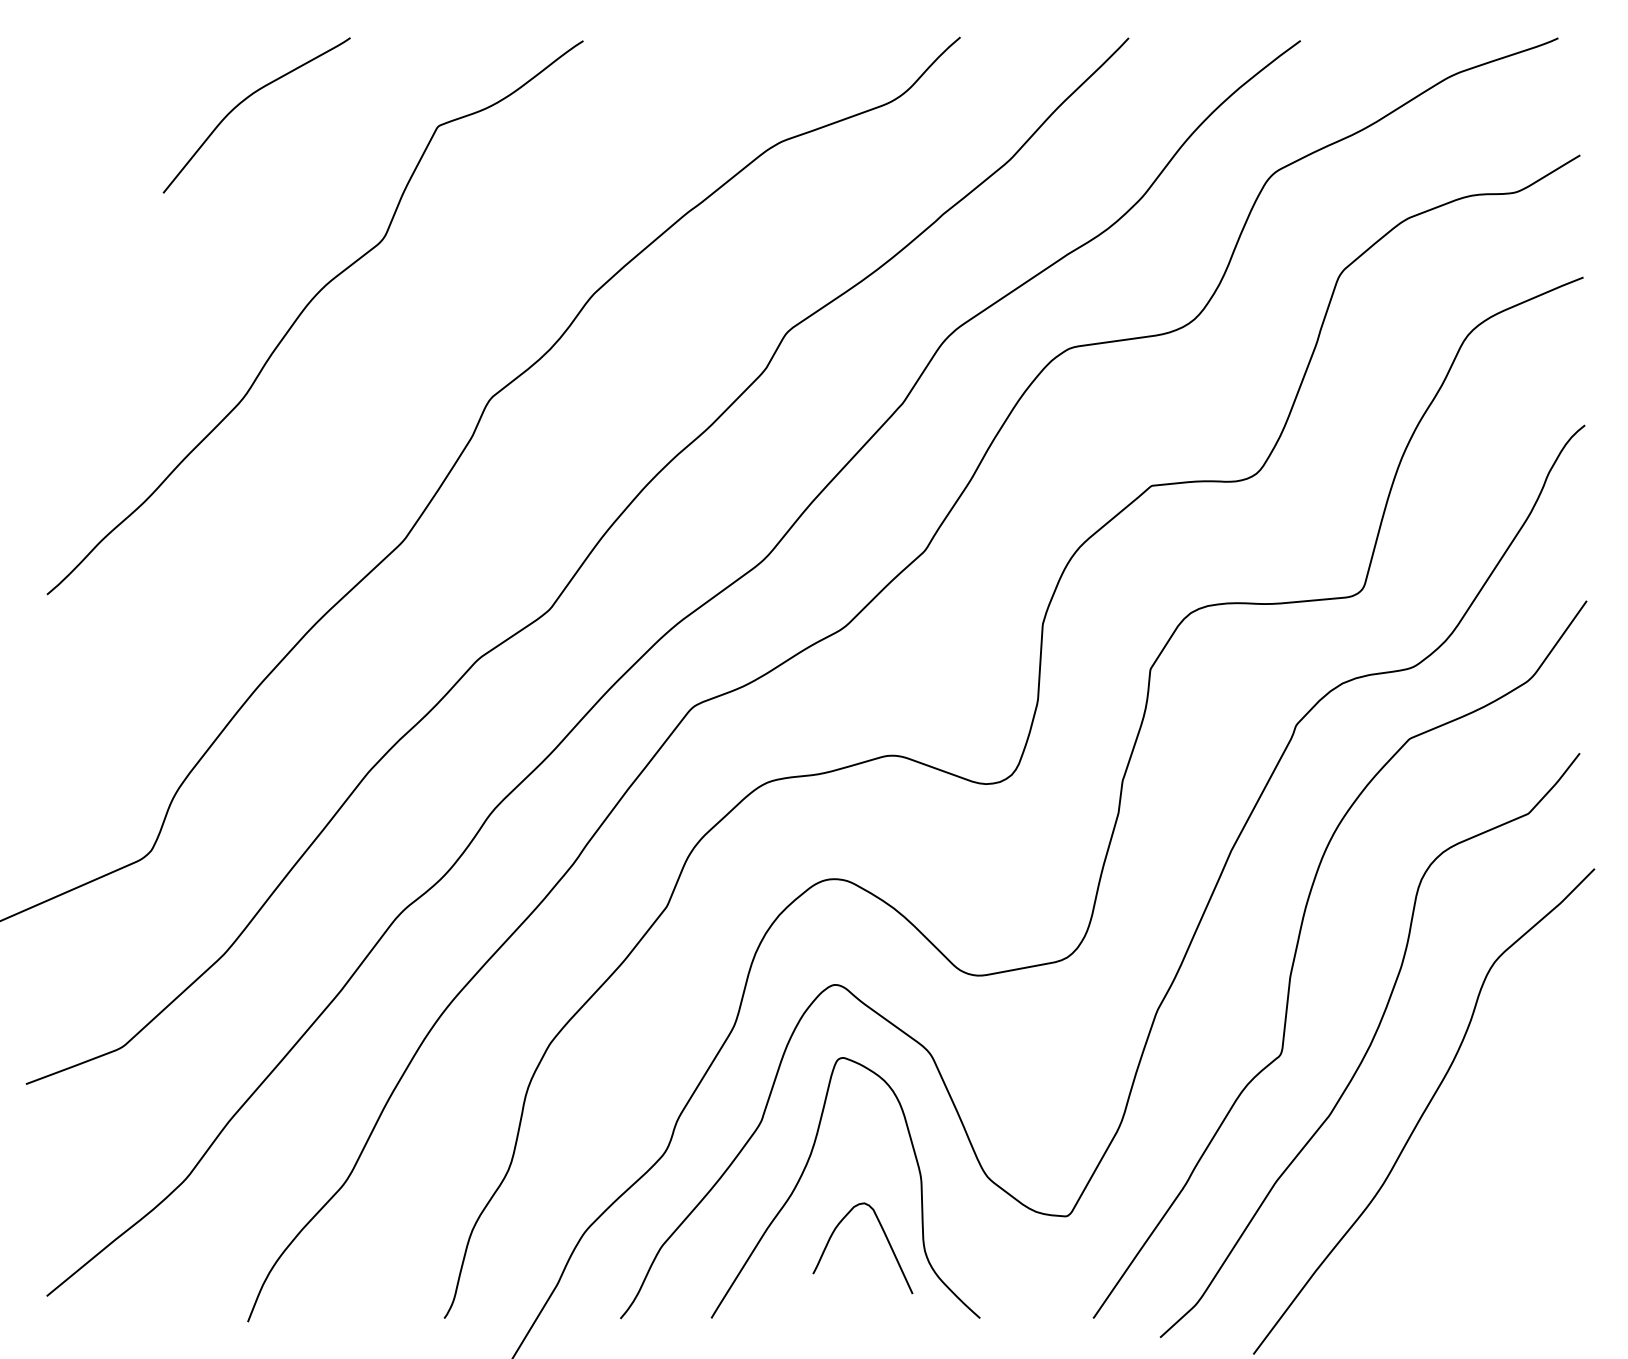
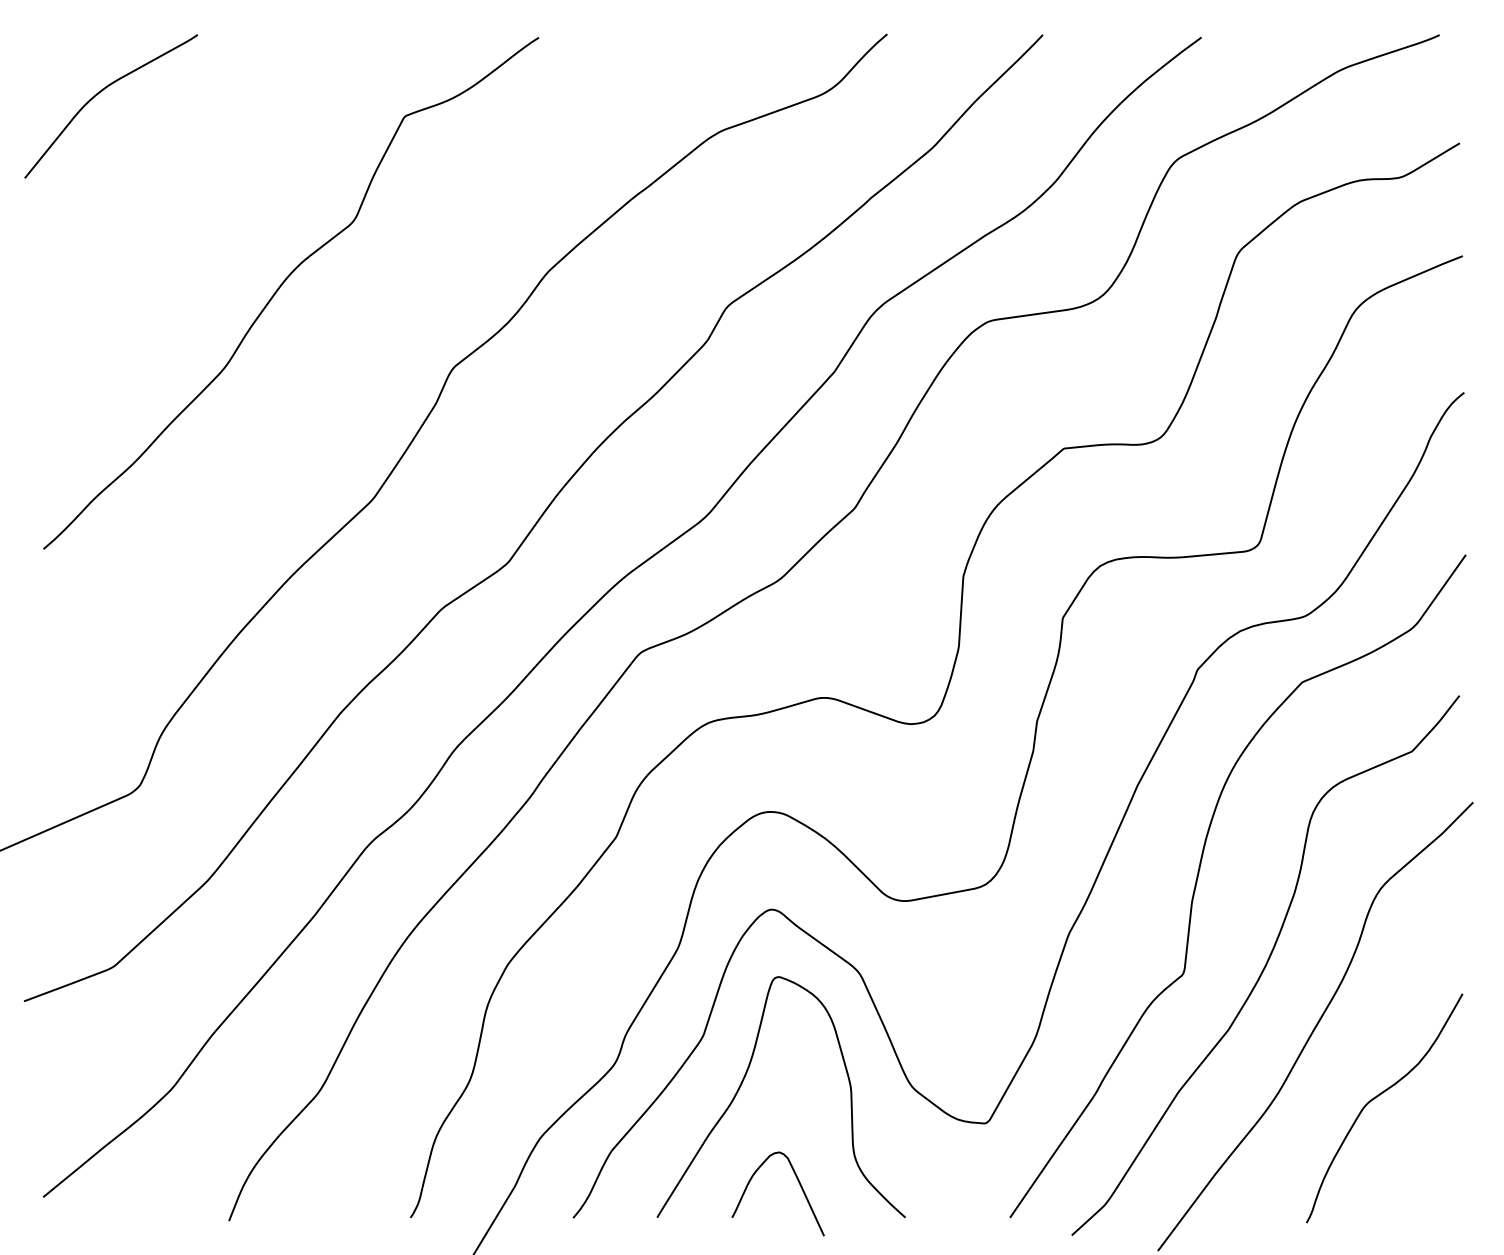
curve: (246, 100) -> (101, 92), moved
curve: (1491, 1188) -> (1377, 1097), added
curve: (885, 1239) -> (799, 1185), moved

